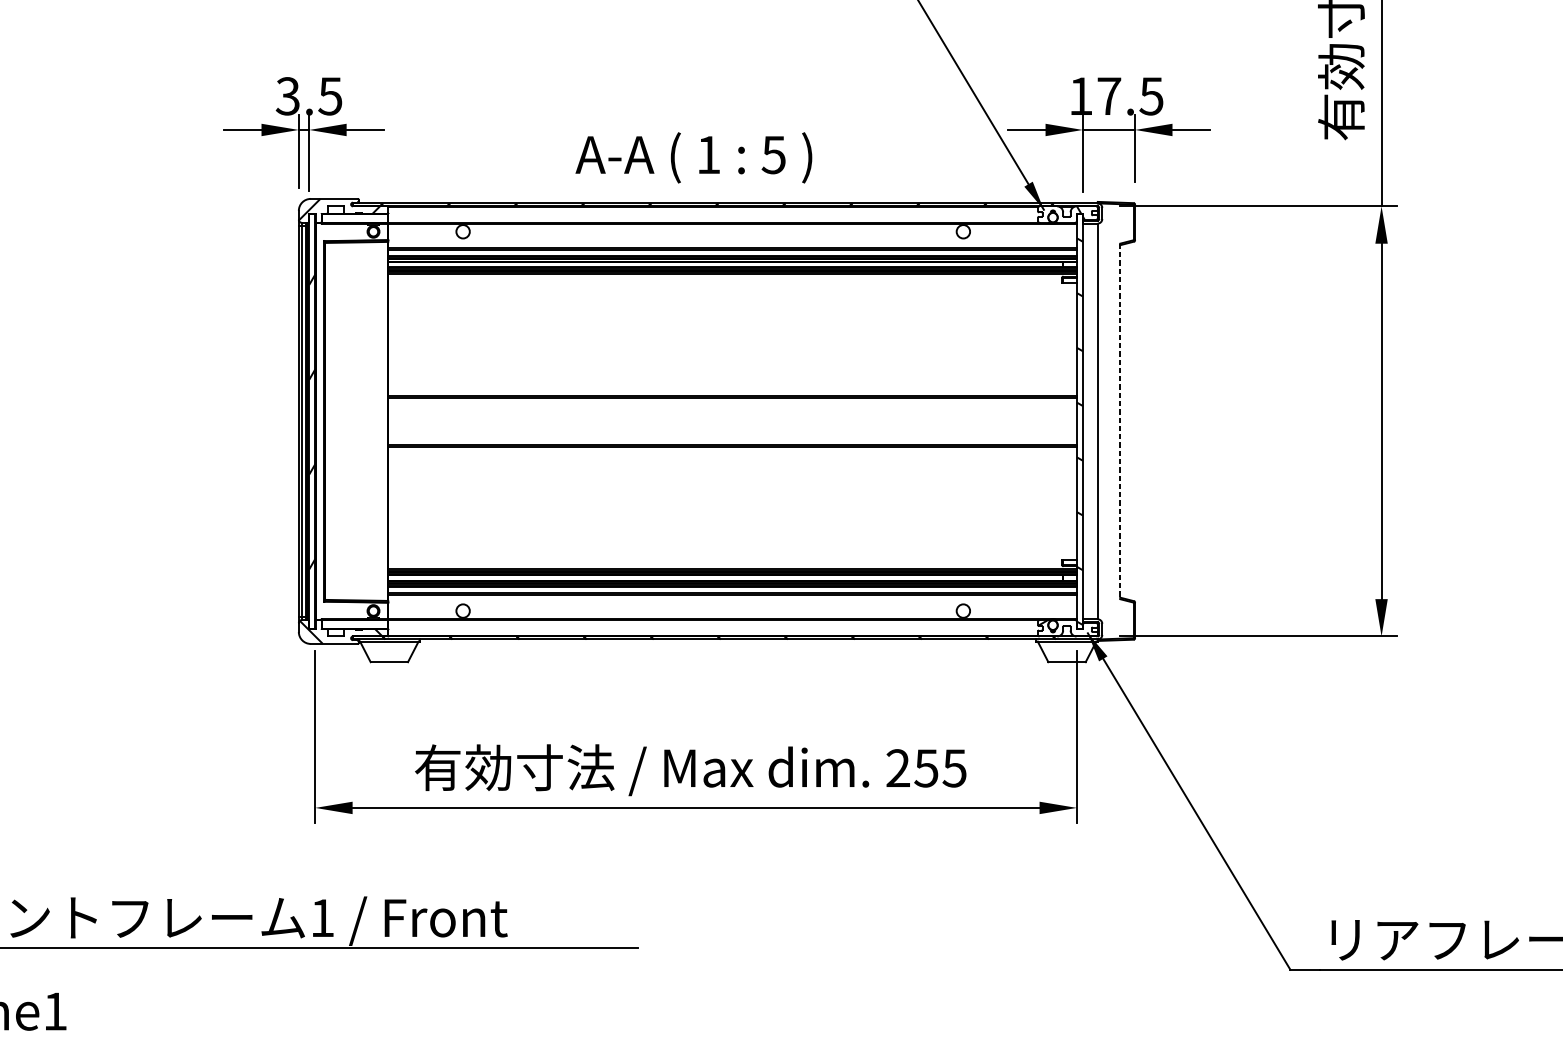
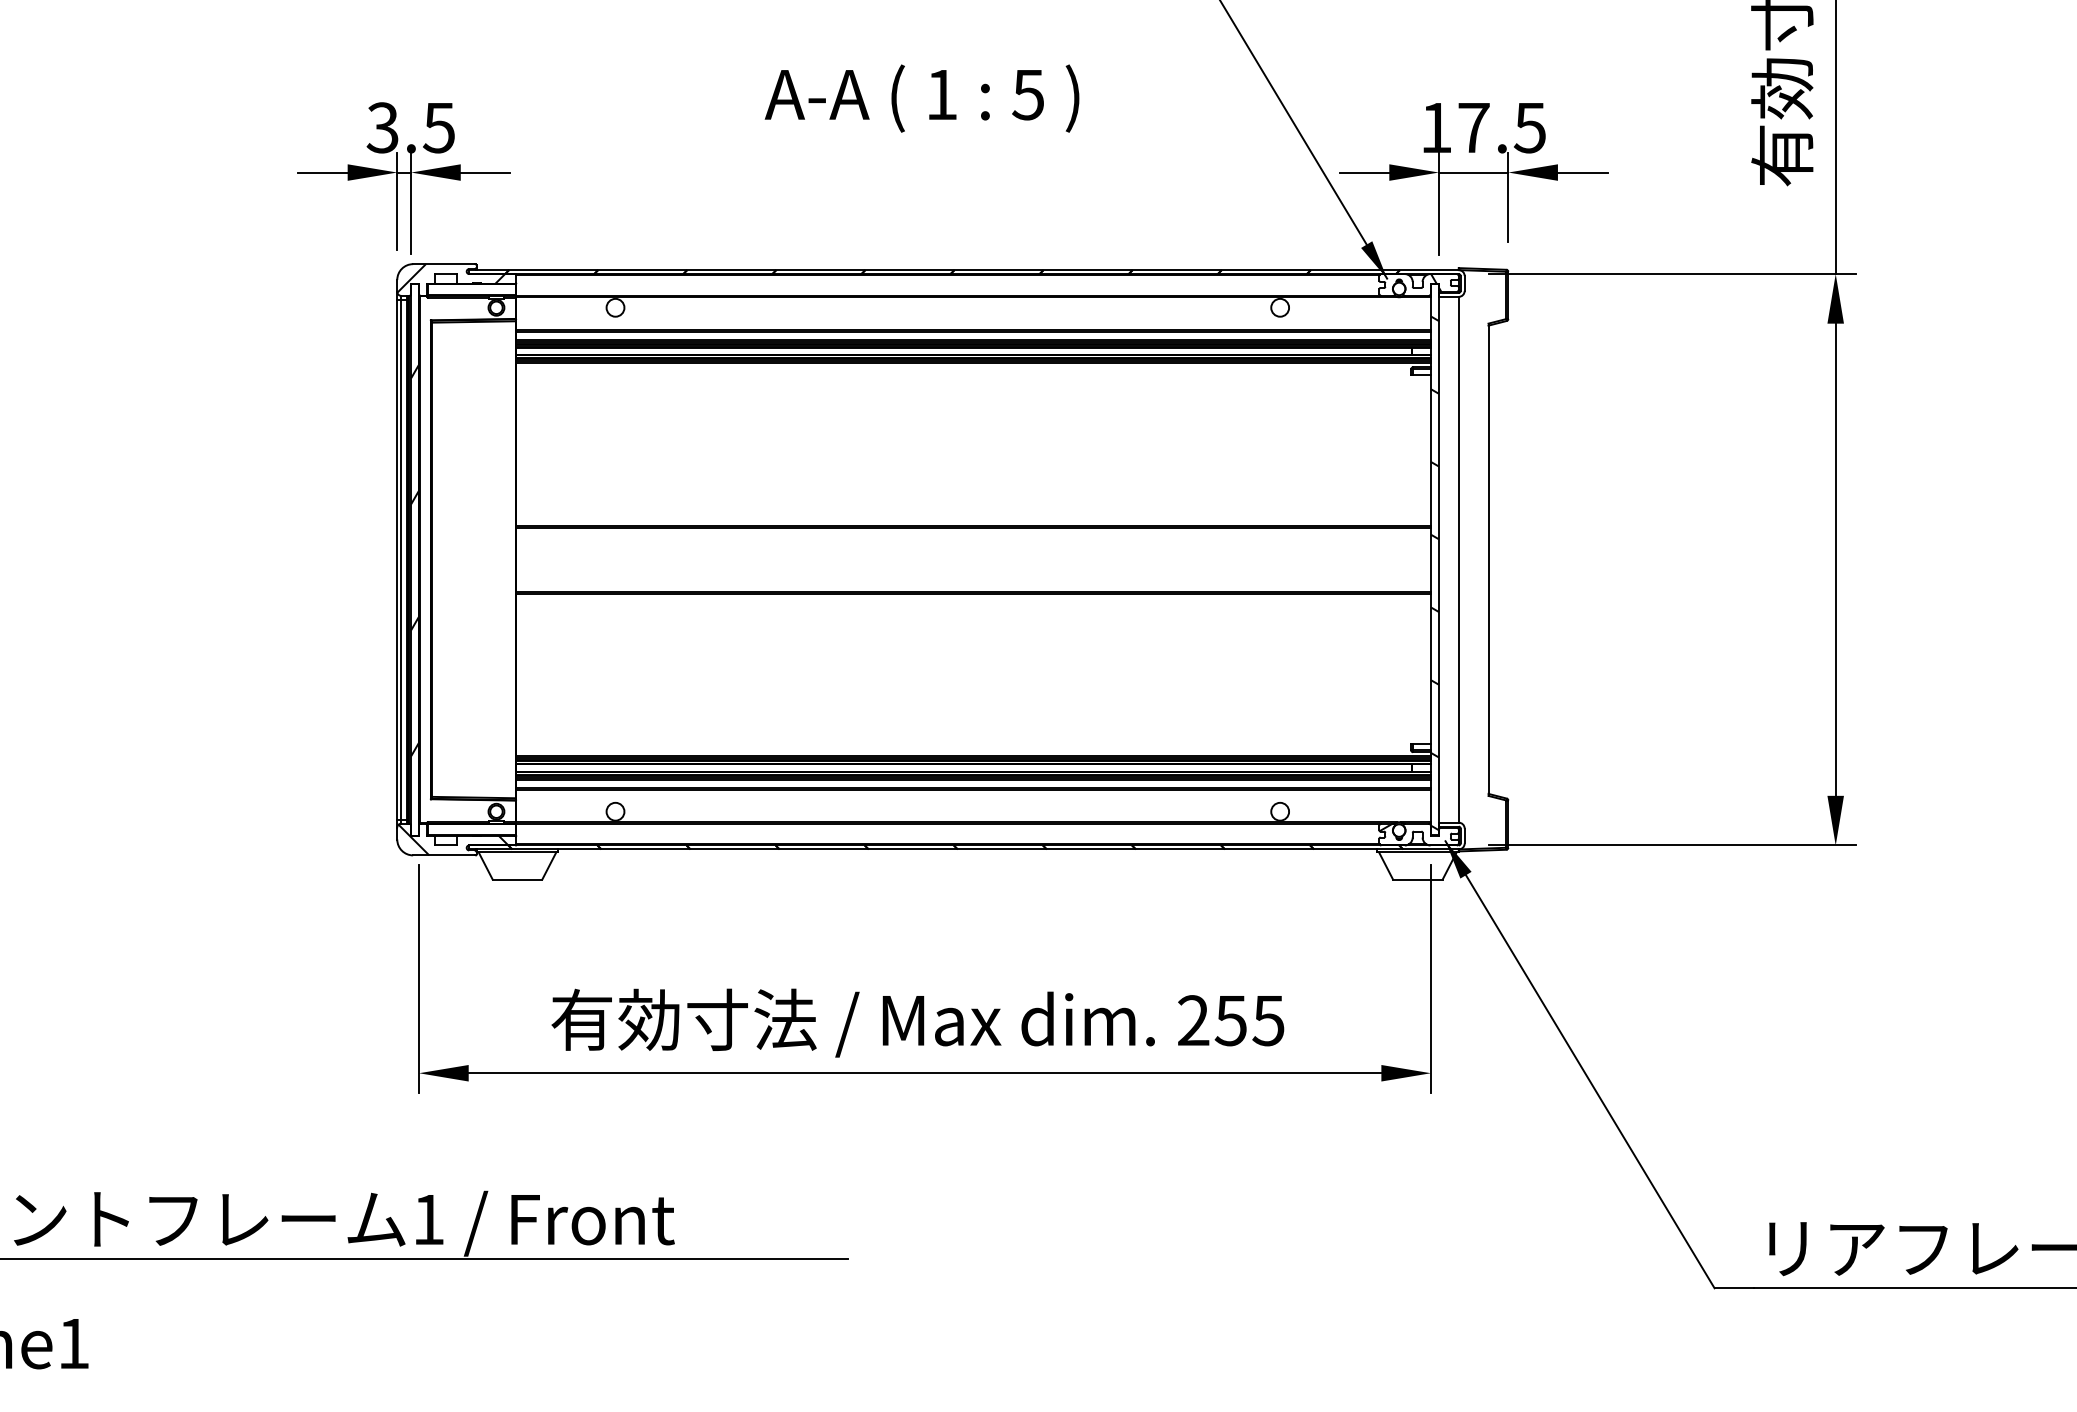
text: (693, 157) -> (921, 98), moved
line: (1120, 421) -> (1488, 560), dashed -> solid

